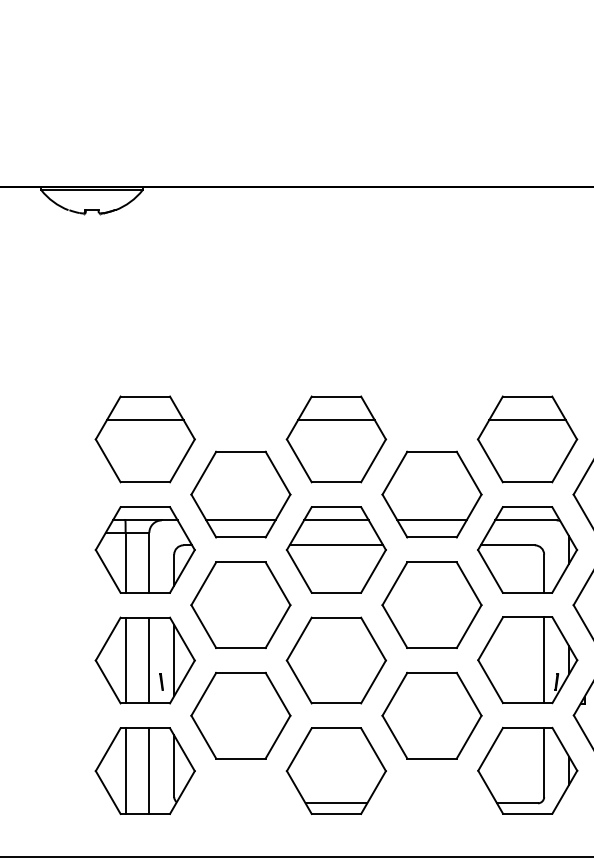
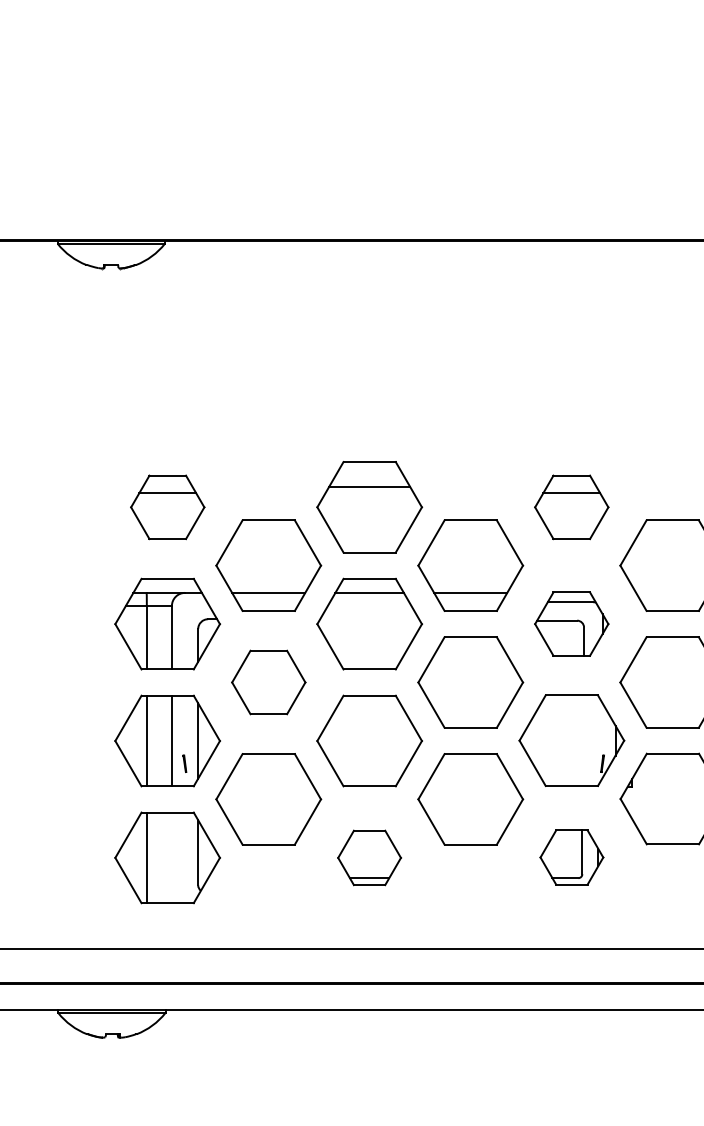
part: (145, 439) -> (167, 507), size x0.7
part: (527, 439) -> (571, 507), size x0.7
line: (336, 545) -> (369, 619), removed
part: (527, 549) -> (571, 623), size x0.7
part: (240, 605) -> (268, 682), size x0.7
line: (544, 660) -> (589, 740), removed
line: (148, 770) -> (171, 857), removed
part: (336, 770) -> (369, 857), size x0.6
part: (527, 770) -> (571, 857), size x0.6

